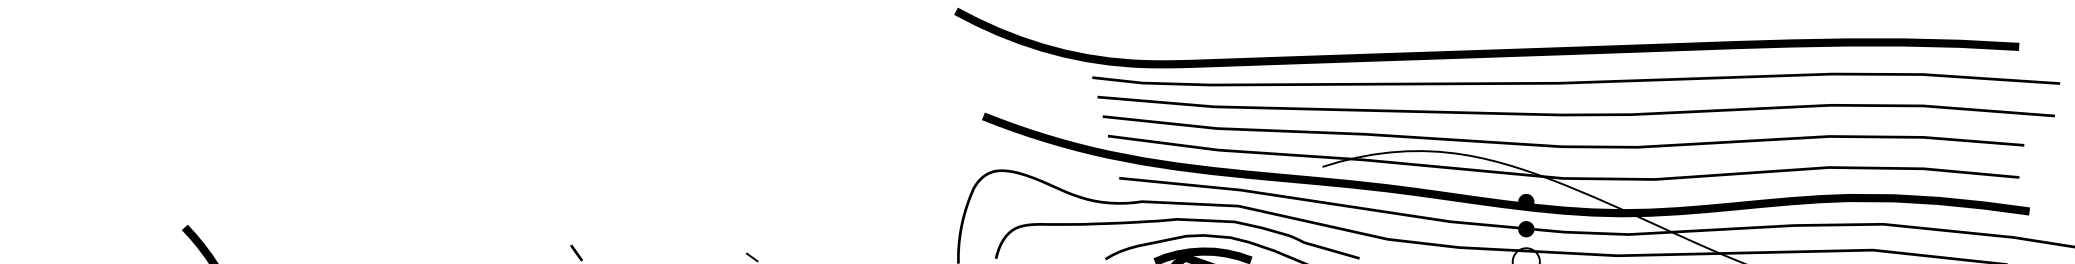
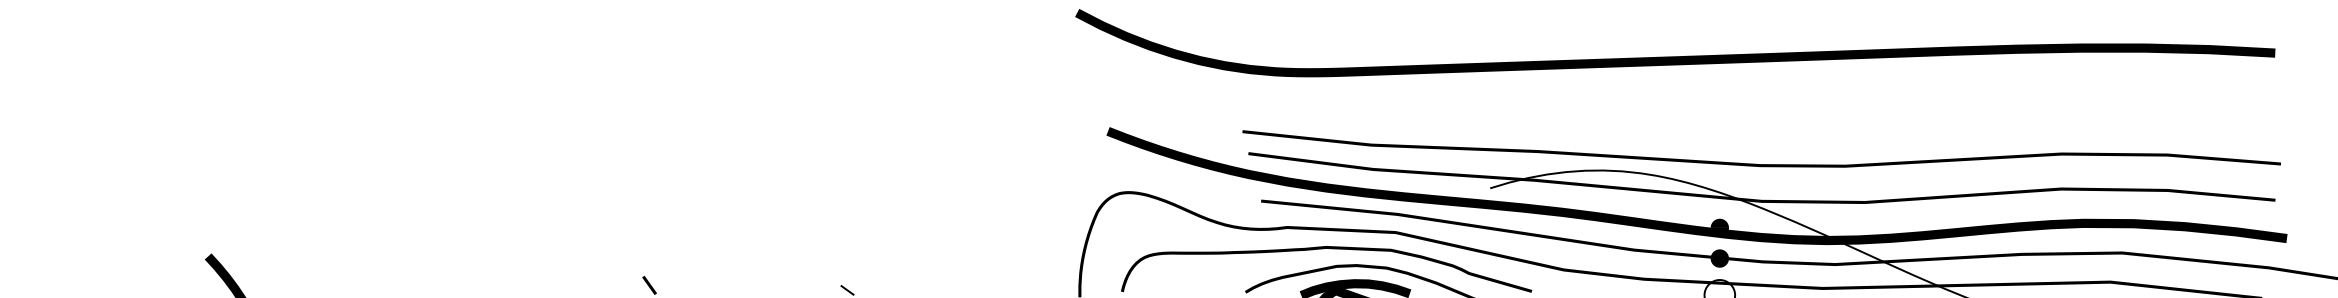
curve: (1577, 80) -> (1777, 91), removed
curve: (1575, 113) -> (1775, 128), removed

